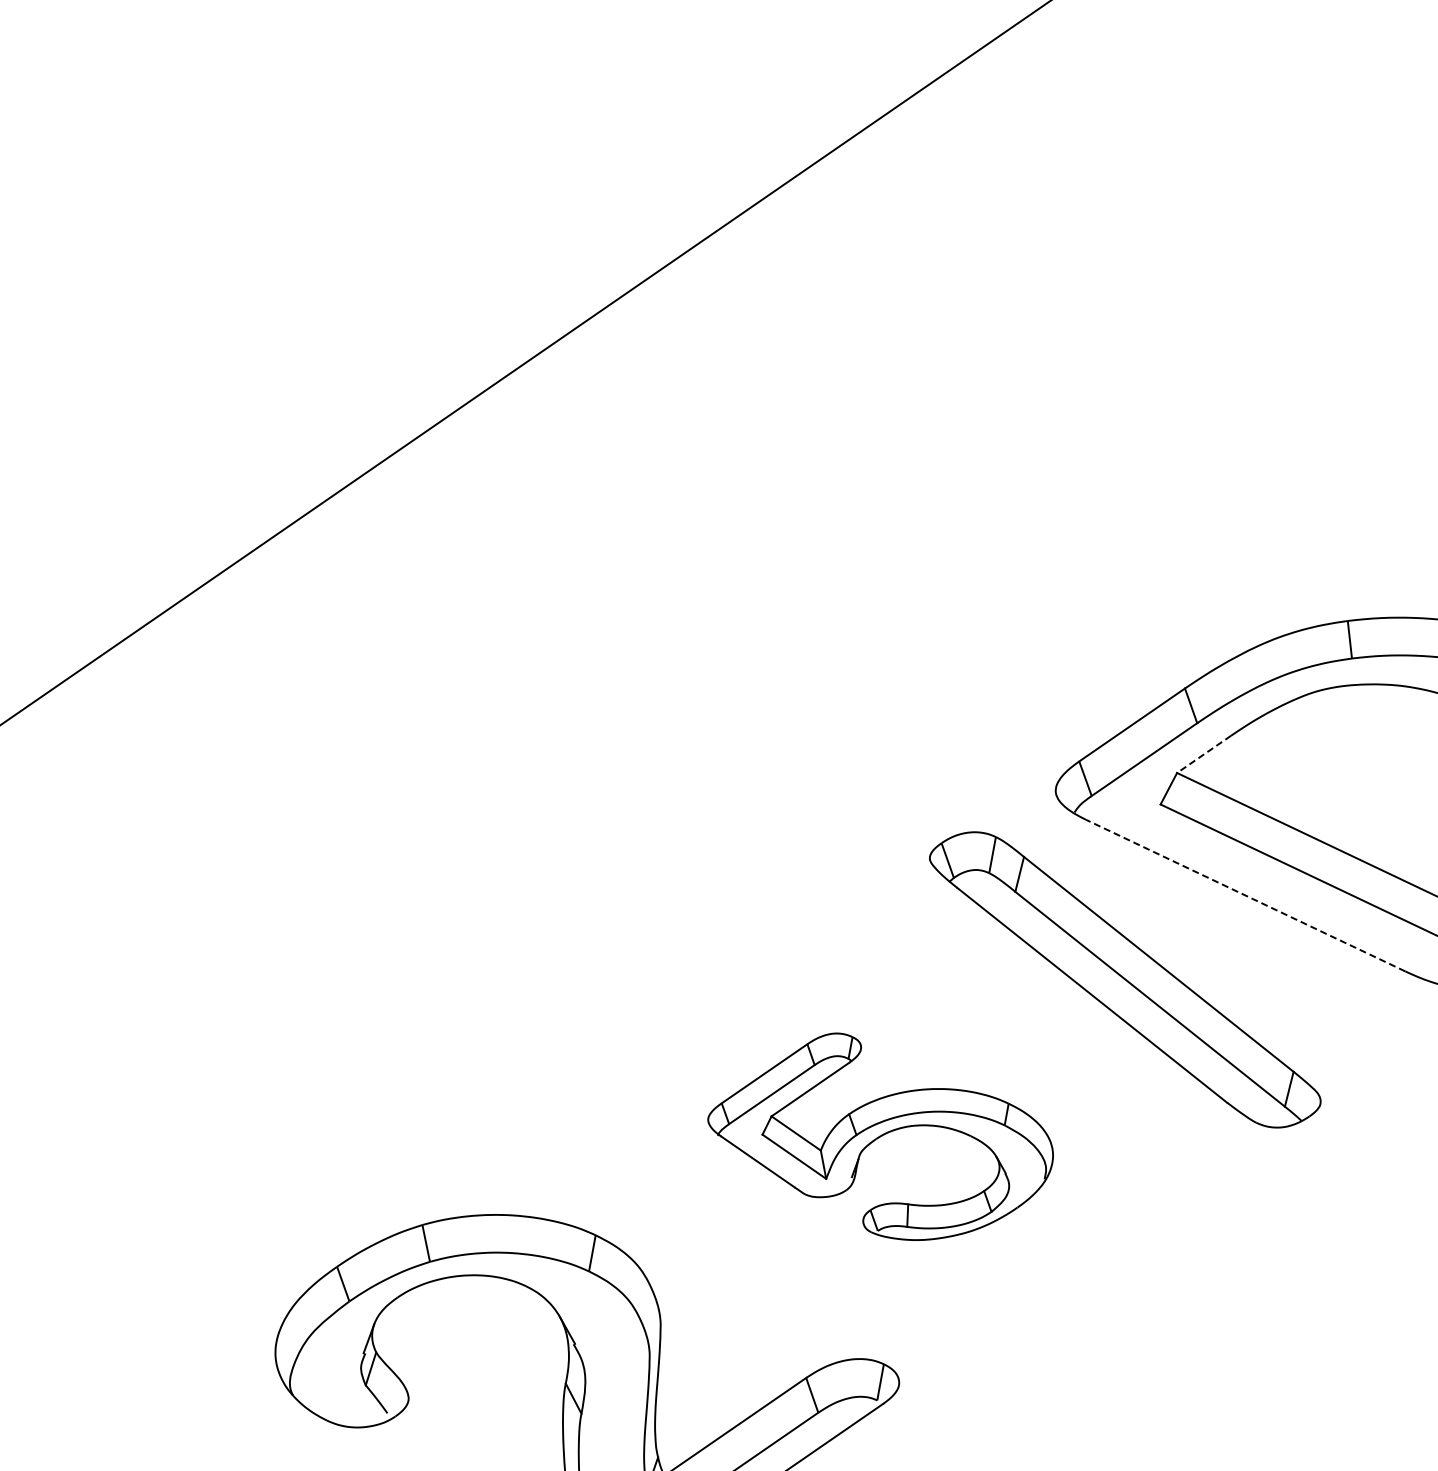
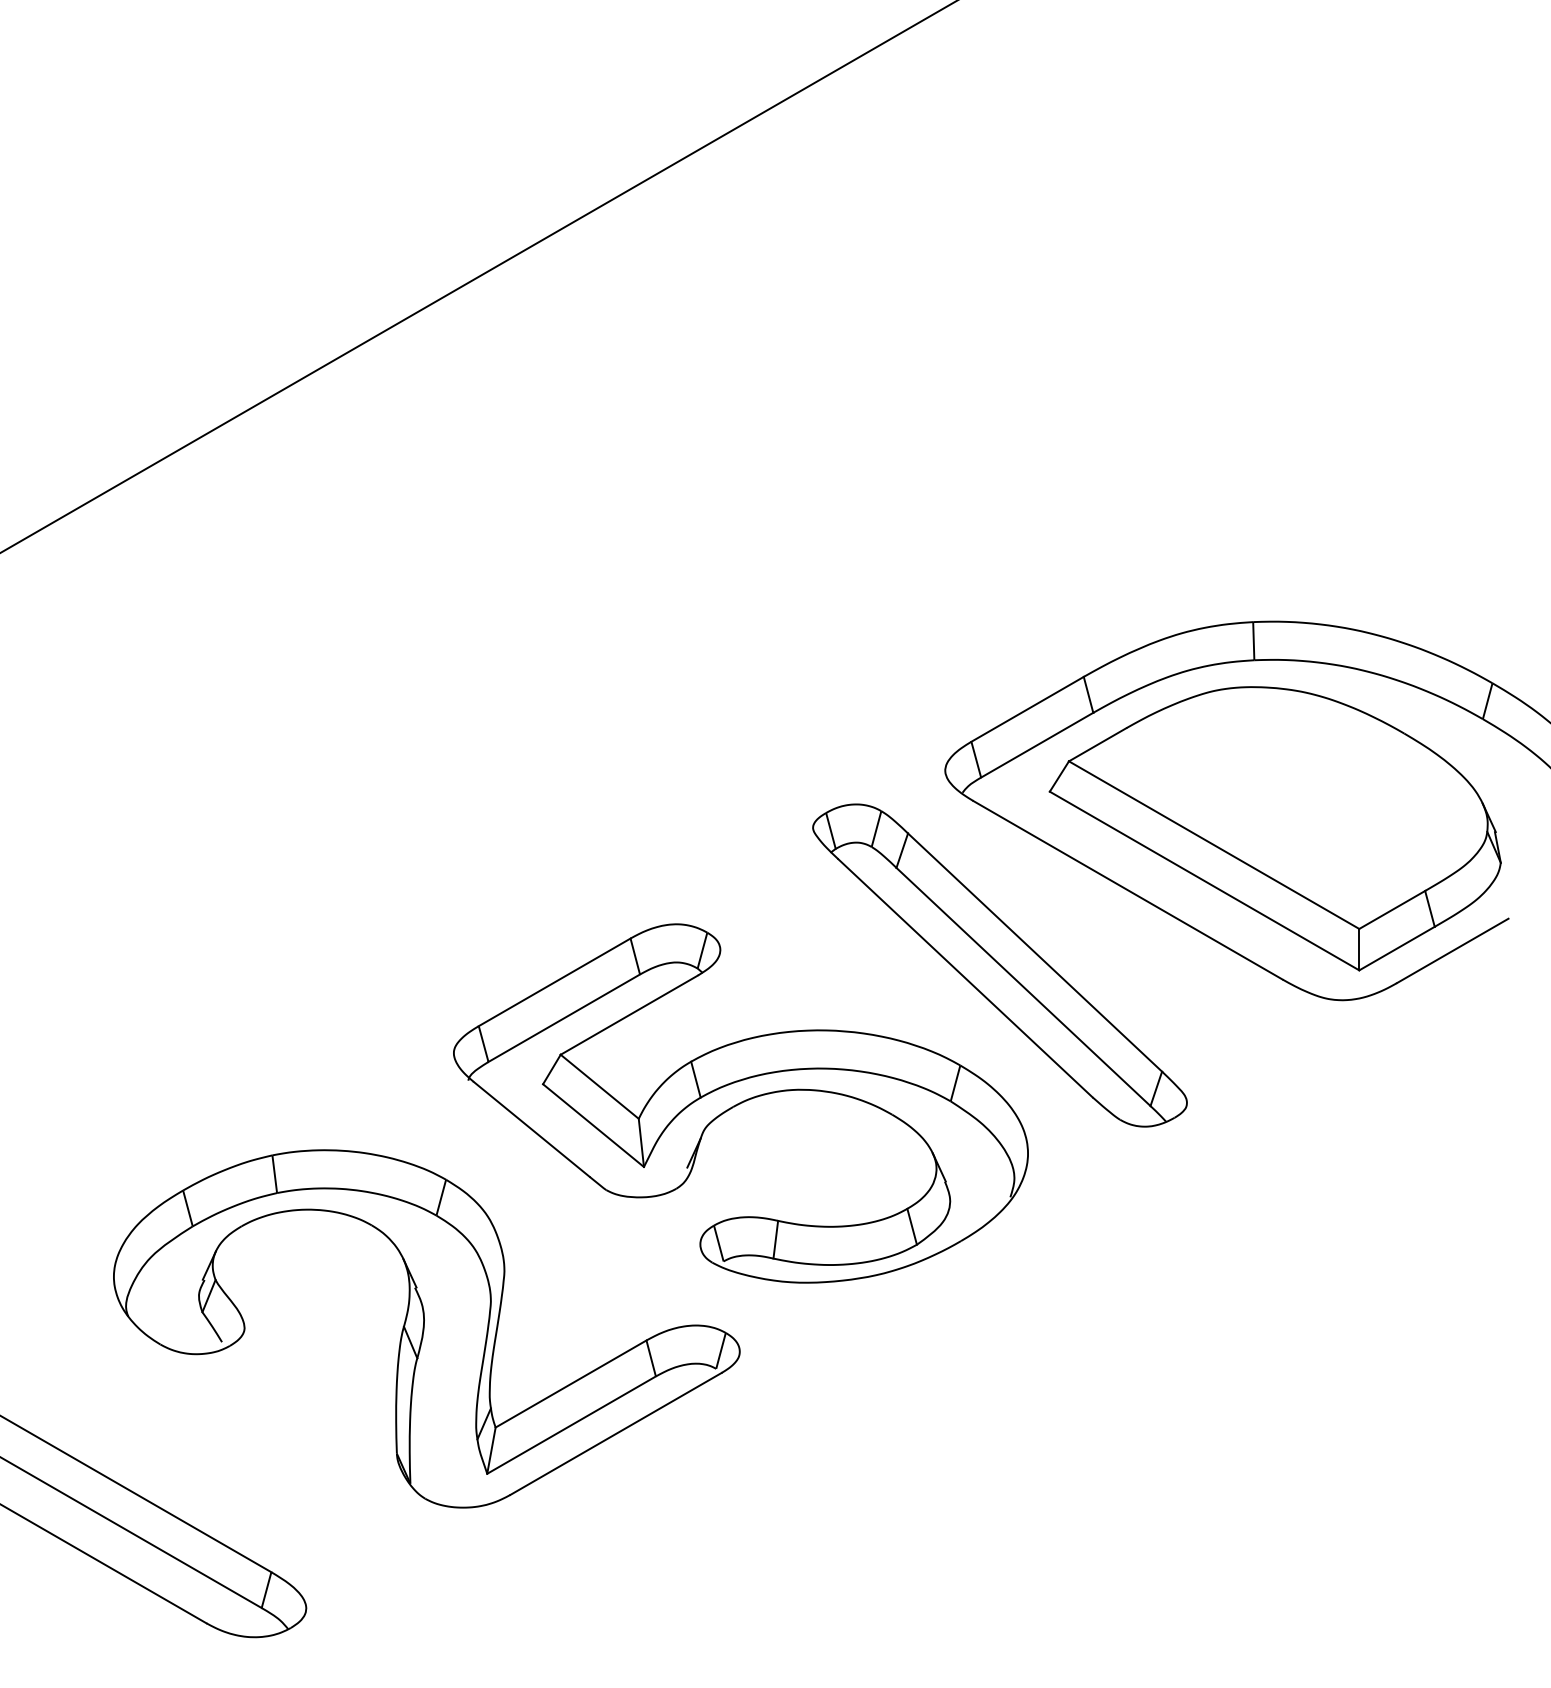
line: (1203, 755) -> (1097, 745), dashed -> solid
line: (1246, 895) -> (1128, 890), dashed -> solid
part: (880, 1136) -> (740, 1103), size x1.67

